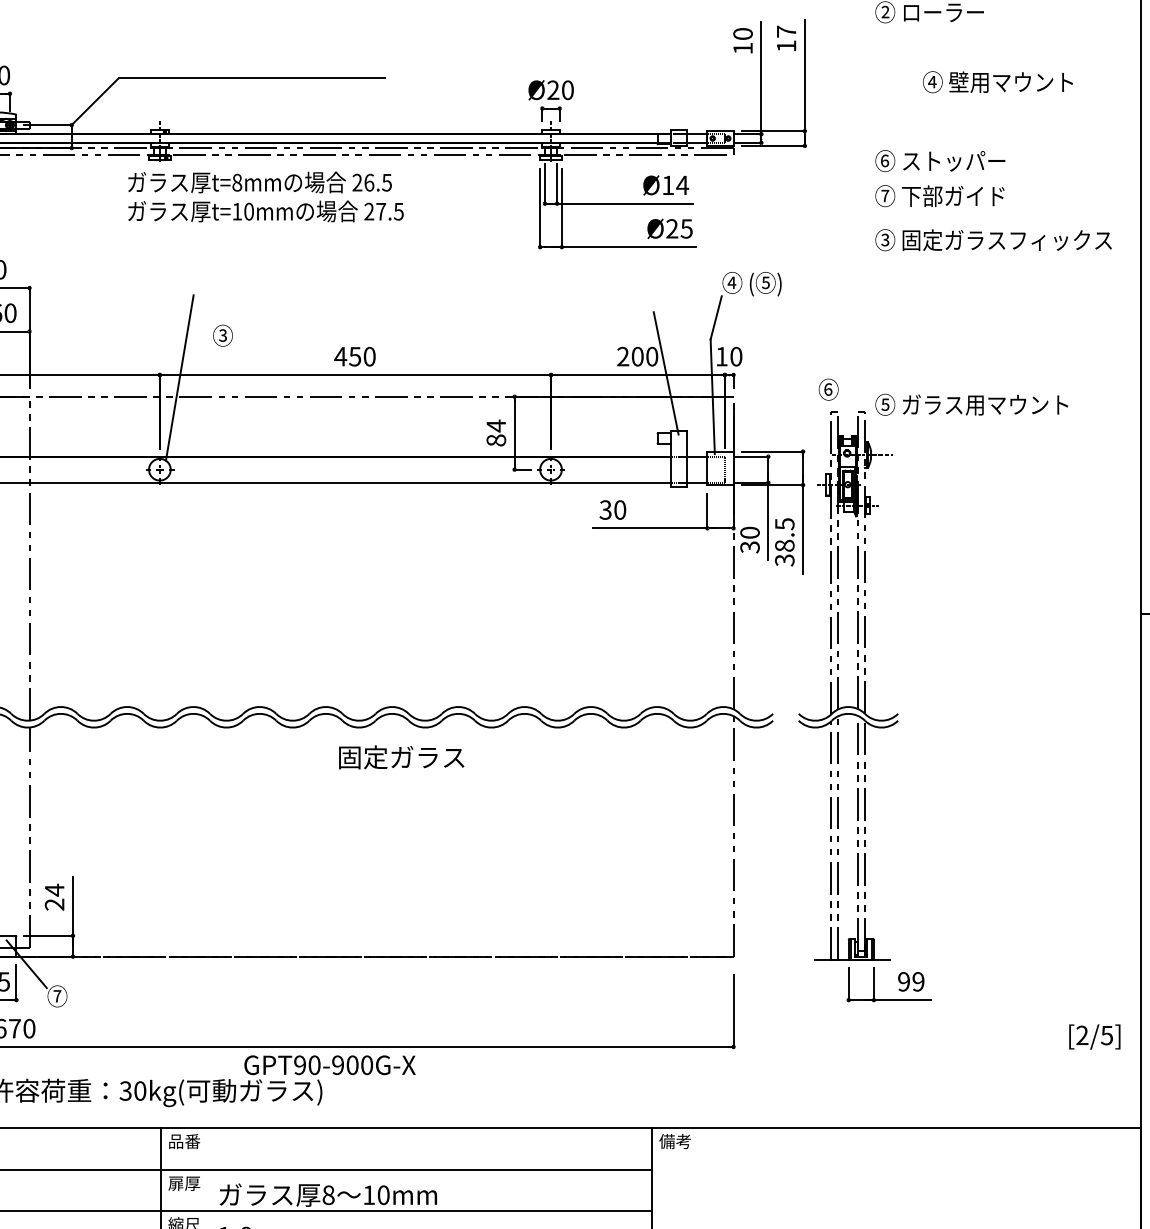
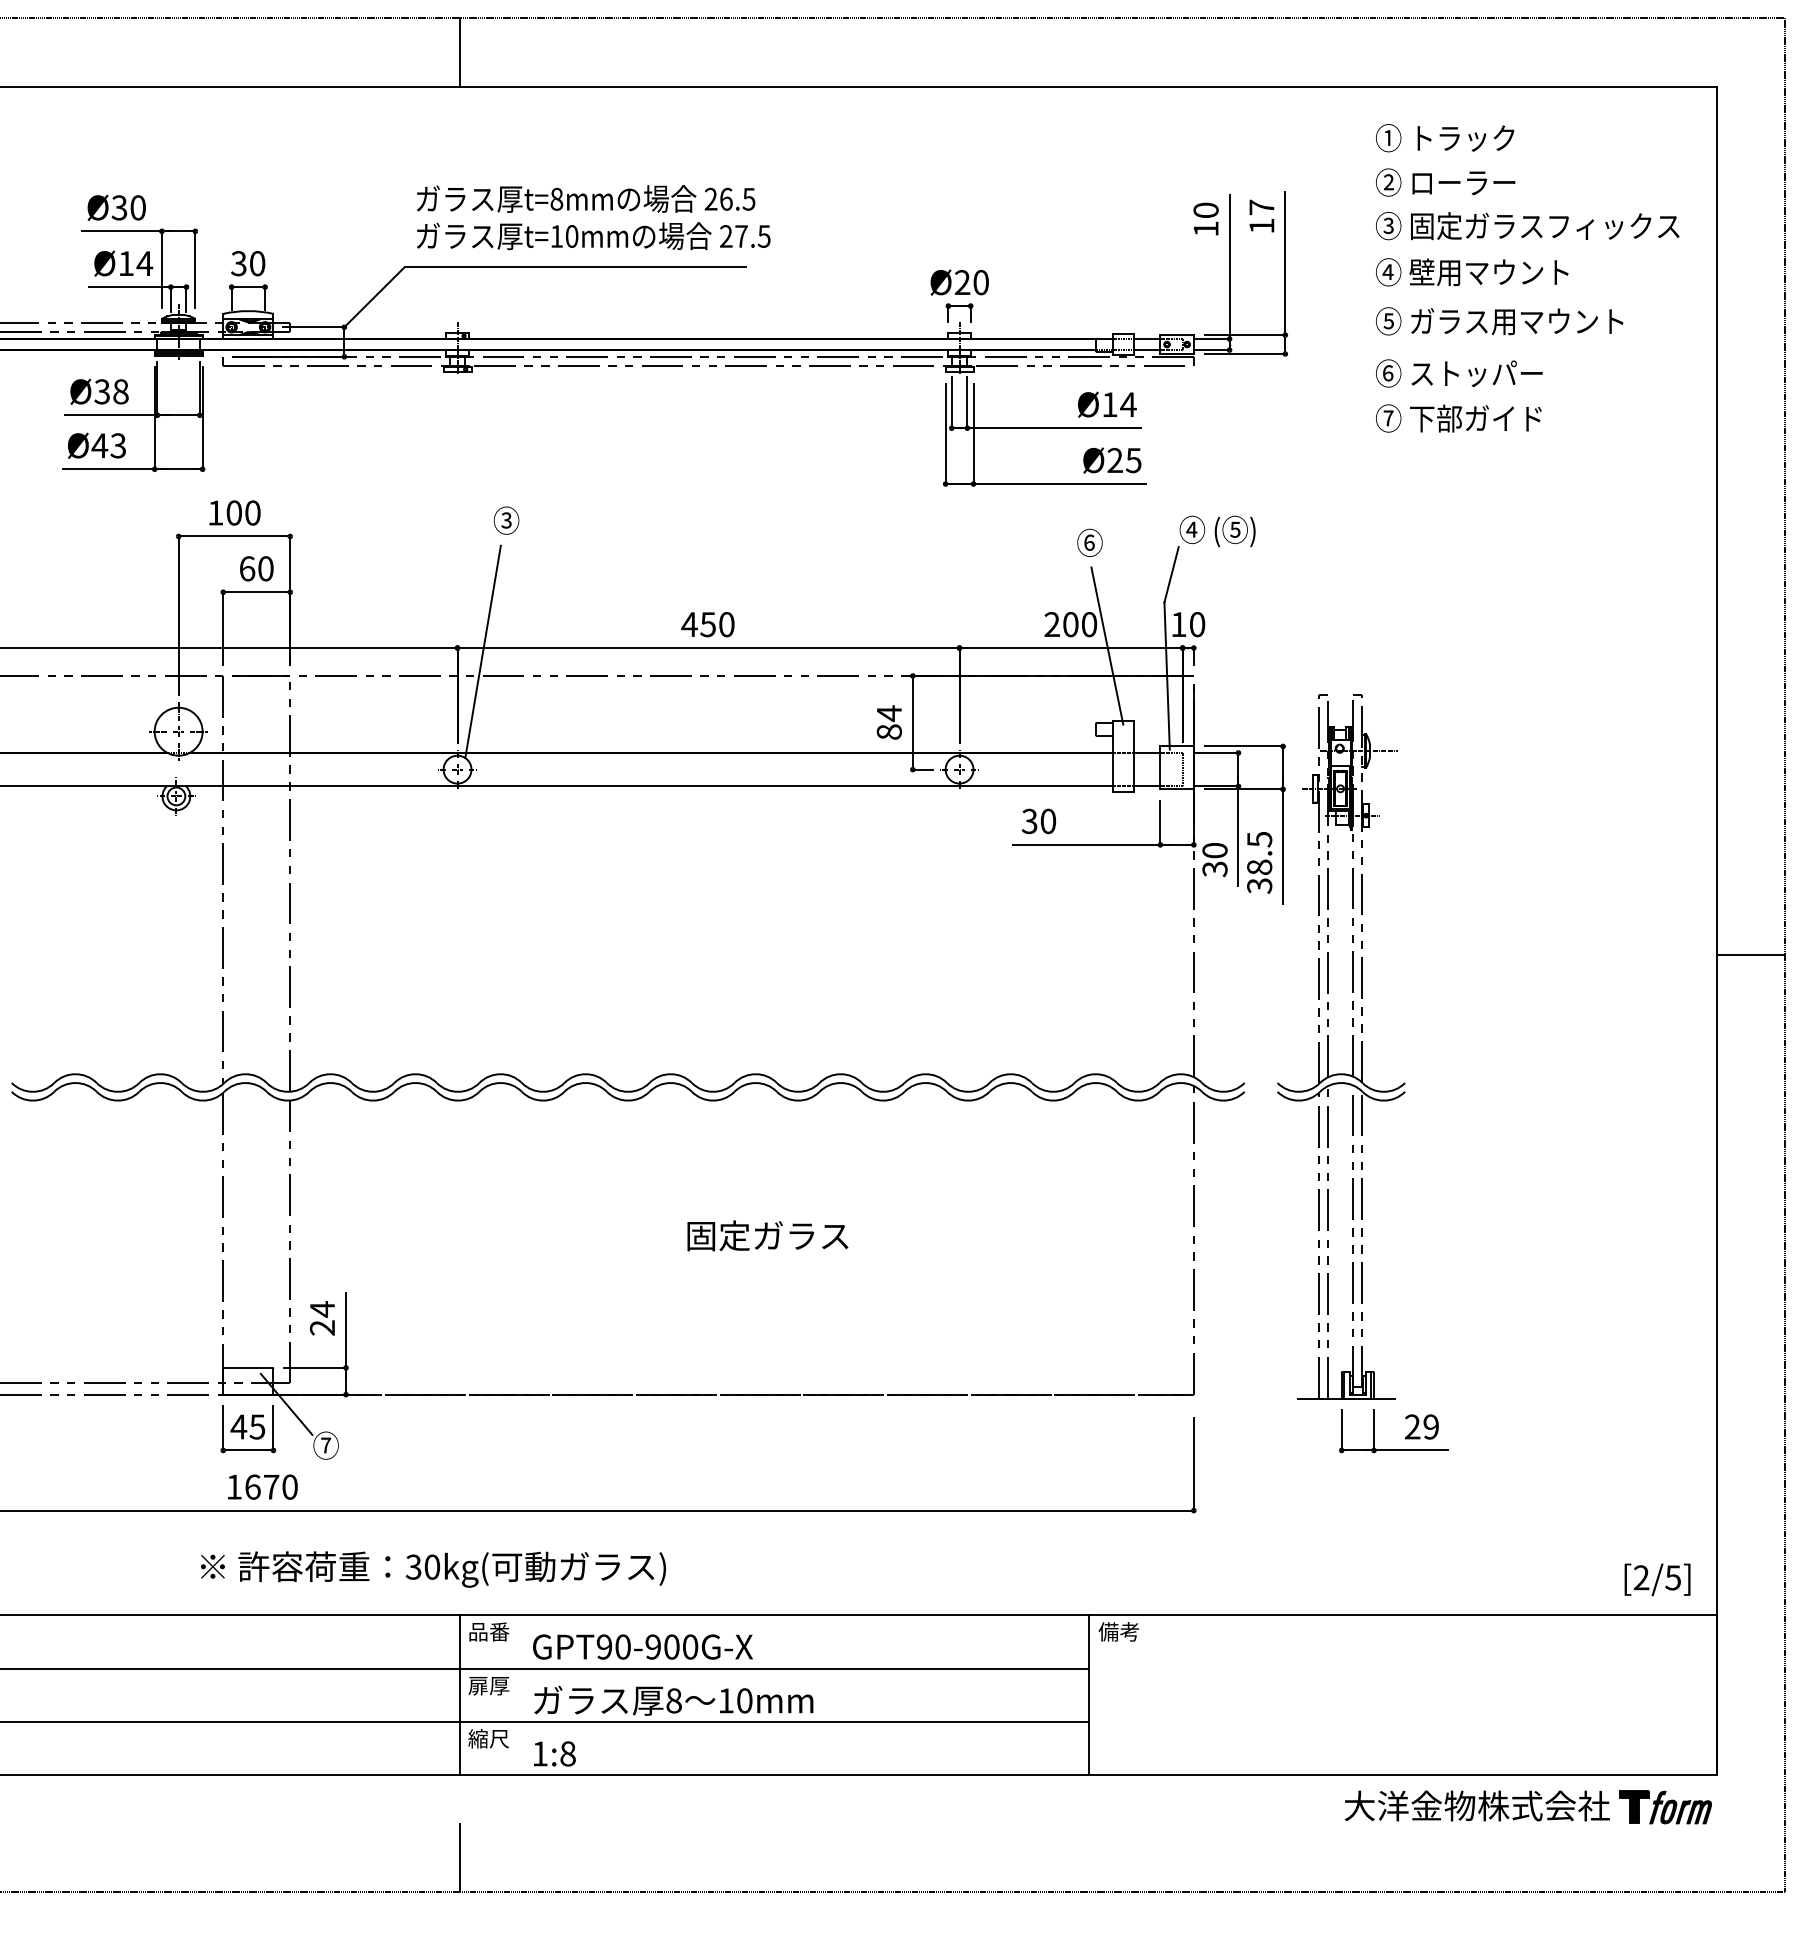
text: (998, 82) -> (1472, 272), moved
text: (265, 196) -> (593, 217), moved
text: (993, 240) -> (1527, 226), moved
text: (222, 335) -> (506, 520), moved
text: (828, 389) -> (1089, 542), moved
text: (971, 404) -> (1499, 321), moved
text: (401, 757) -> (767, 1235), moved
text: (903, 981) -> (1412, 1426), 99 -> 29
text: (1094, 1036) -> (1657, 1579), moved
text: (329, 1064) -> (642, 1646), moved

